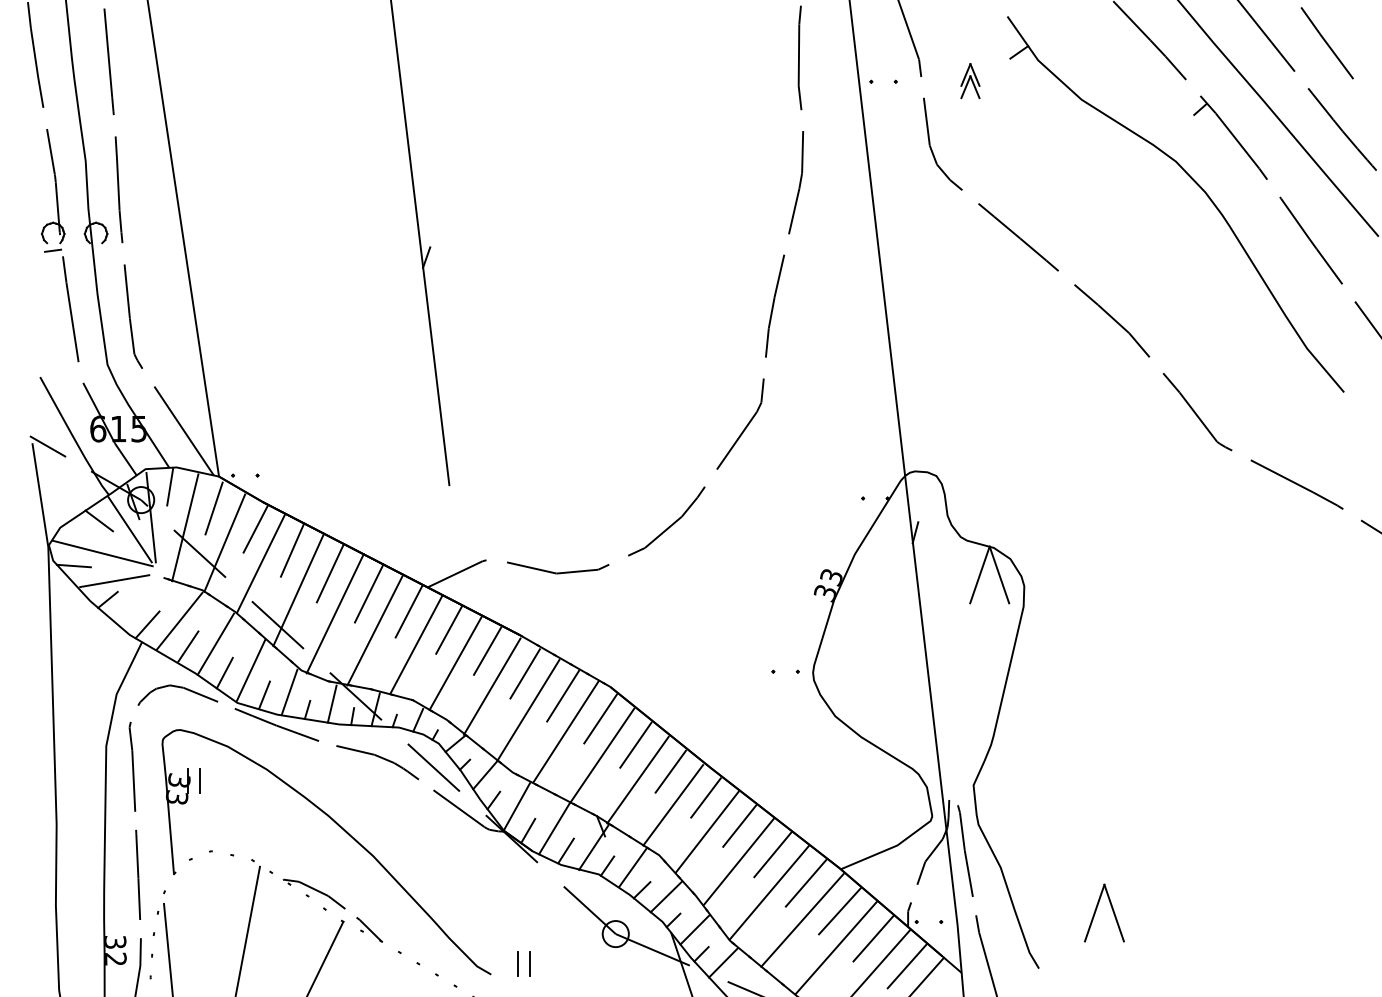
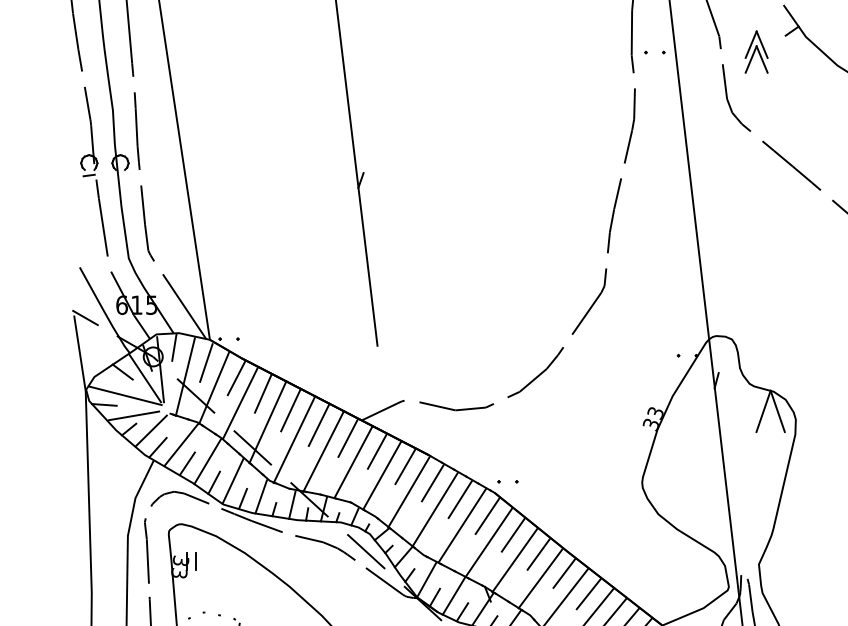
part: (970, 80) -> (756, 51), size x1.67
part: (873, 81) -> (647, 52), moved
line: (137, 601) -> (150, 430), added
part: (775, 671) -> (500, 481), moved

